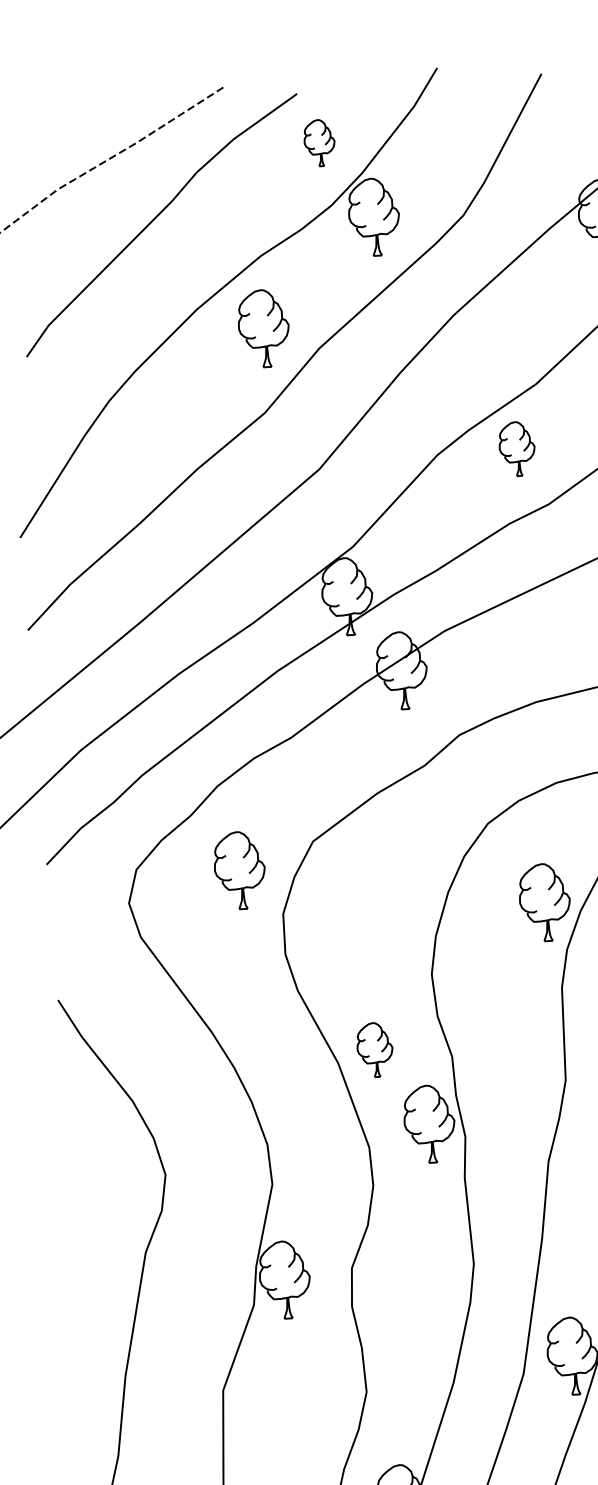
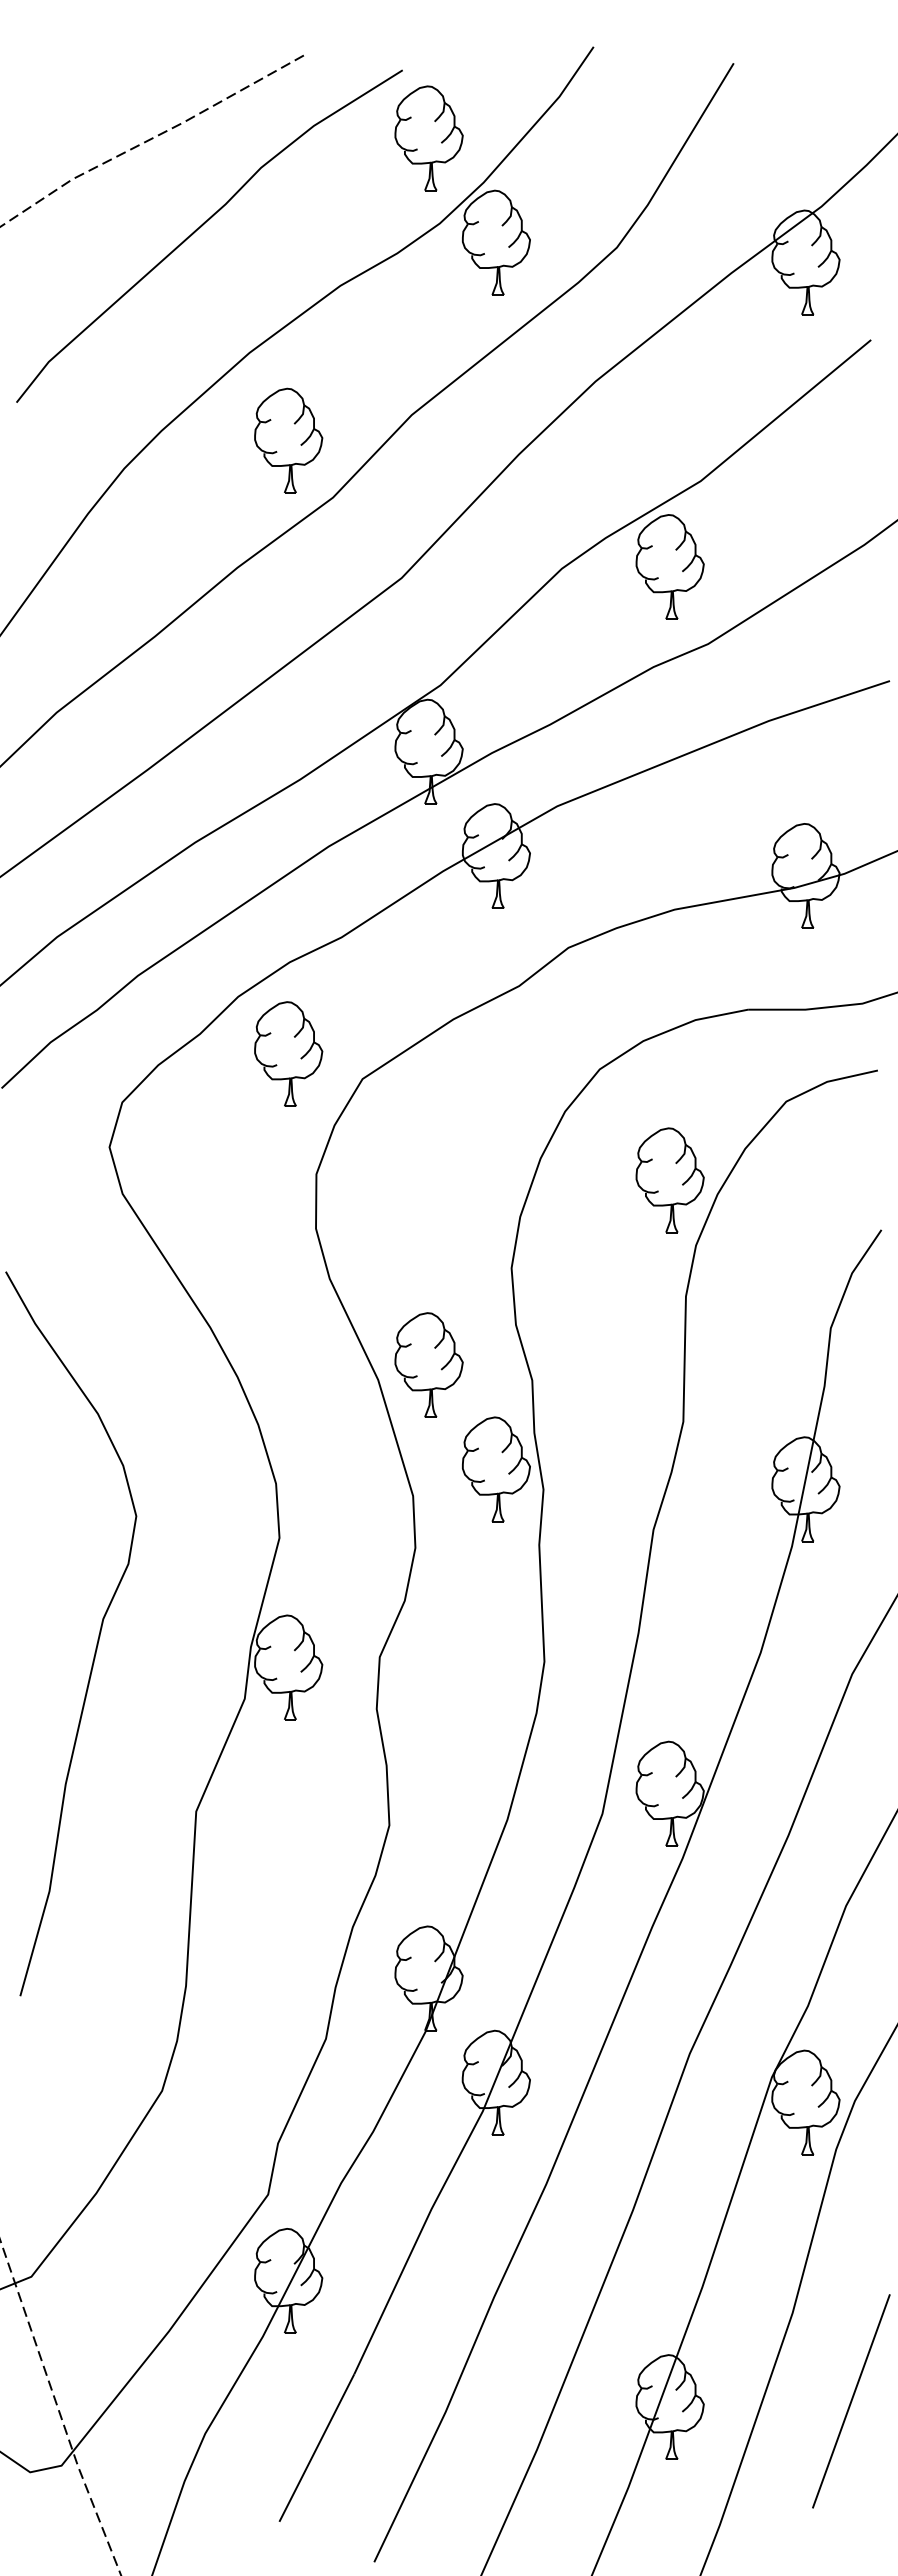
part: (319, 143) -> (428, 138), size x1.67
part: (263, 328) -> (288, 440), moved
part: (516, 448) -> (669, 566), size x1.43
part: (239, 870) -> (288, 1053), moved
part: (374, 1049) -> (428, 1364), size x1.43

